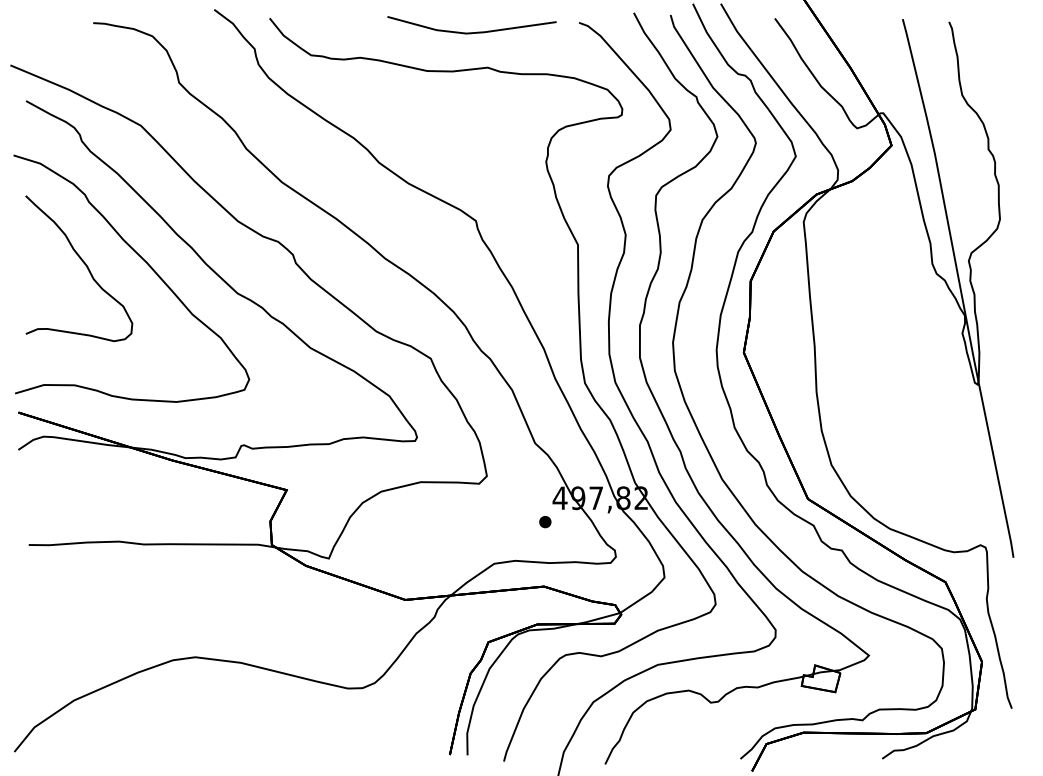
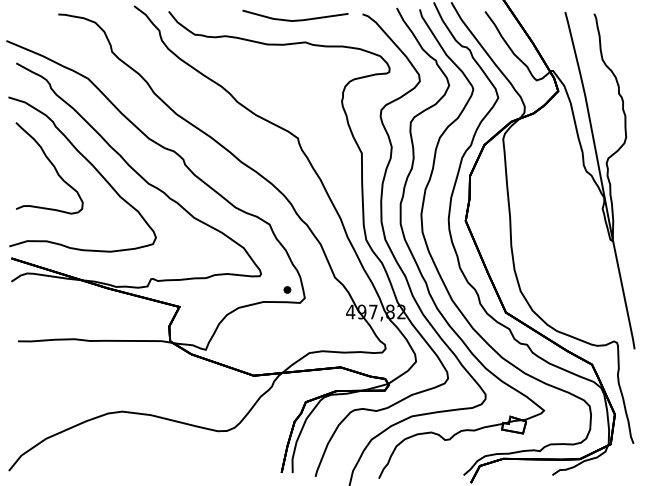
part: (545, 521) -> (287, 289), moved

